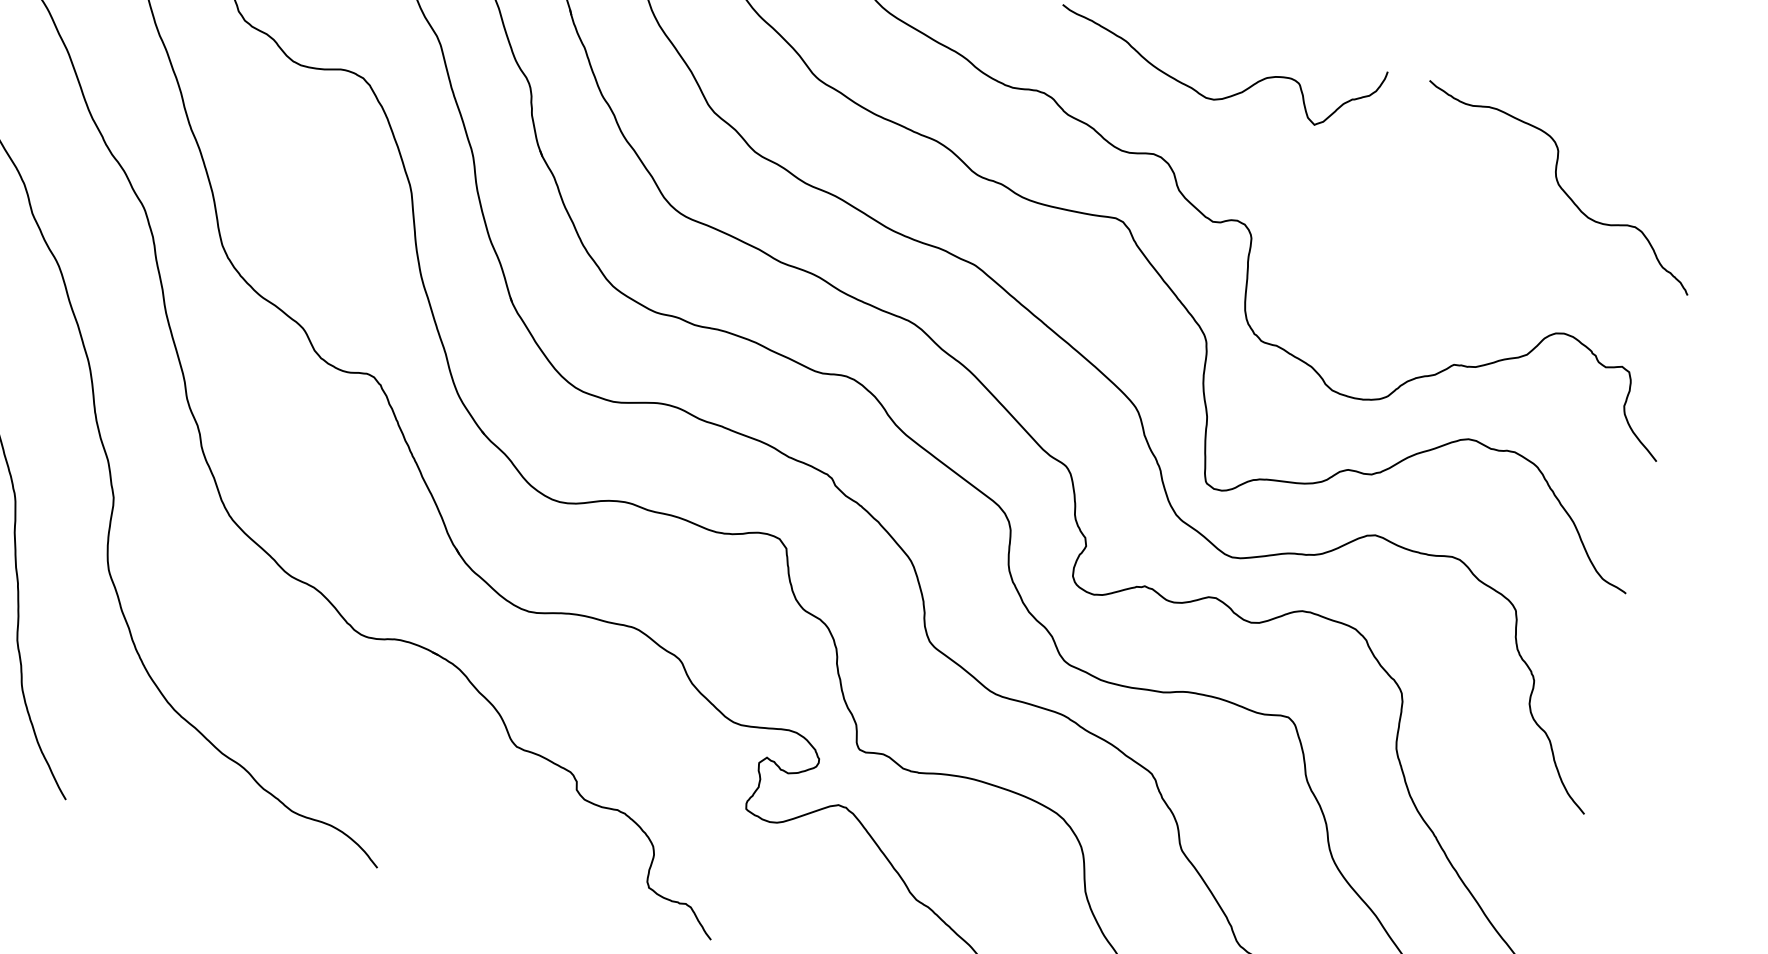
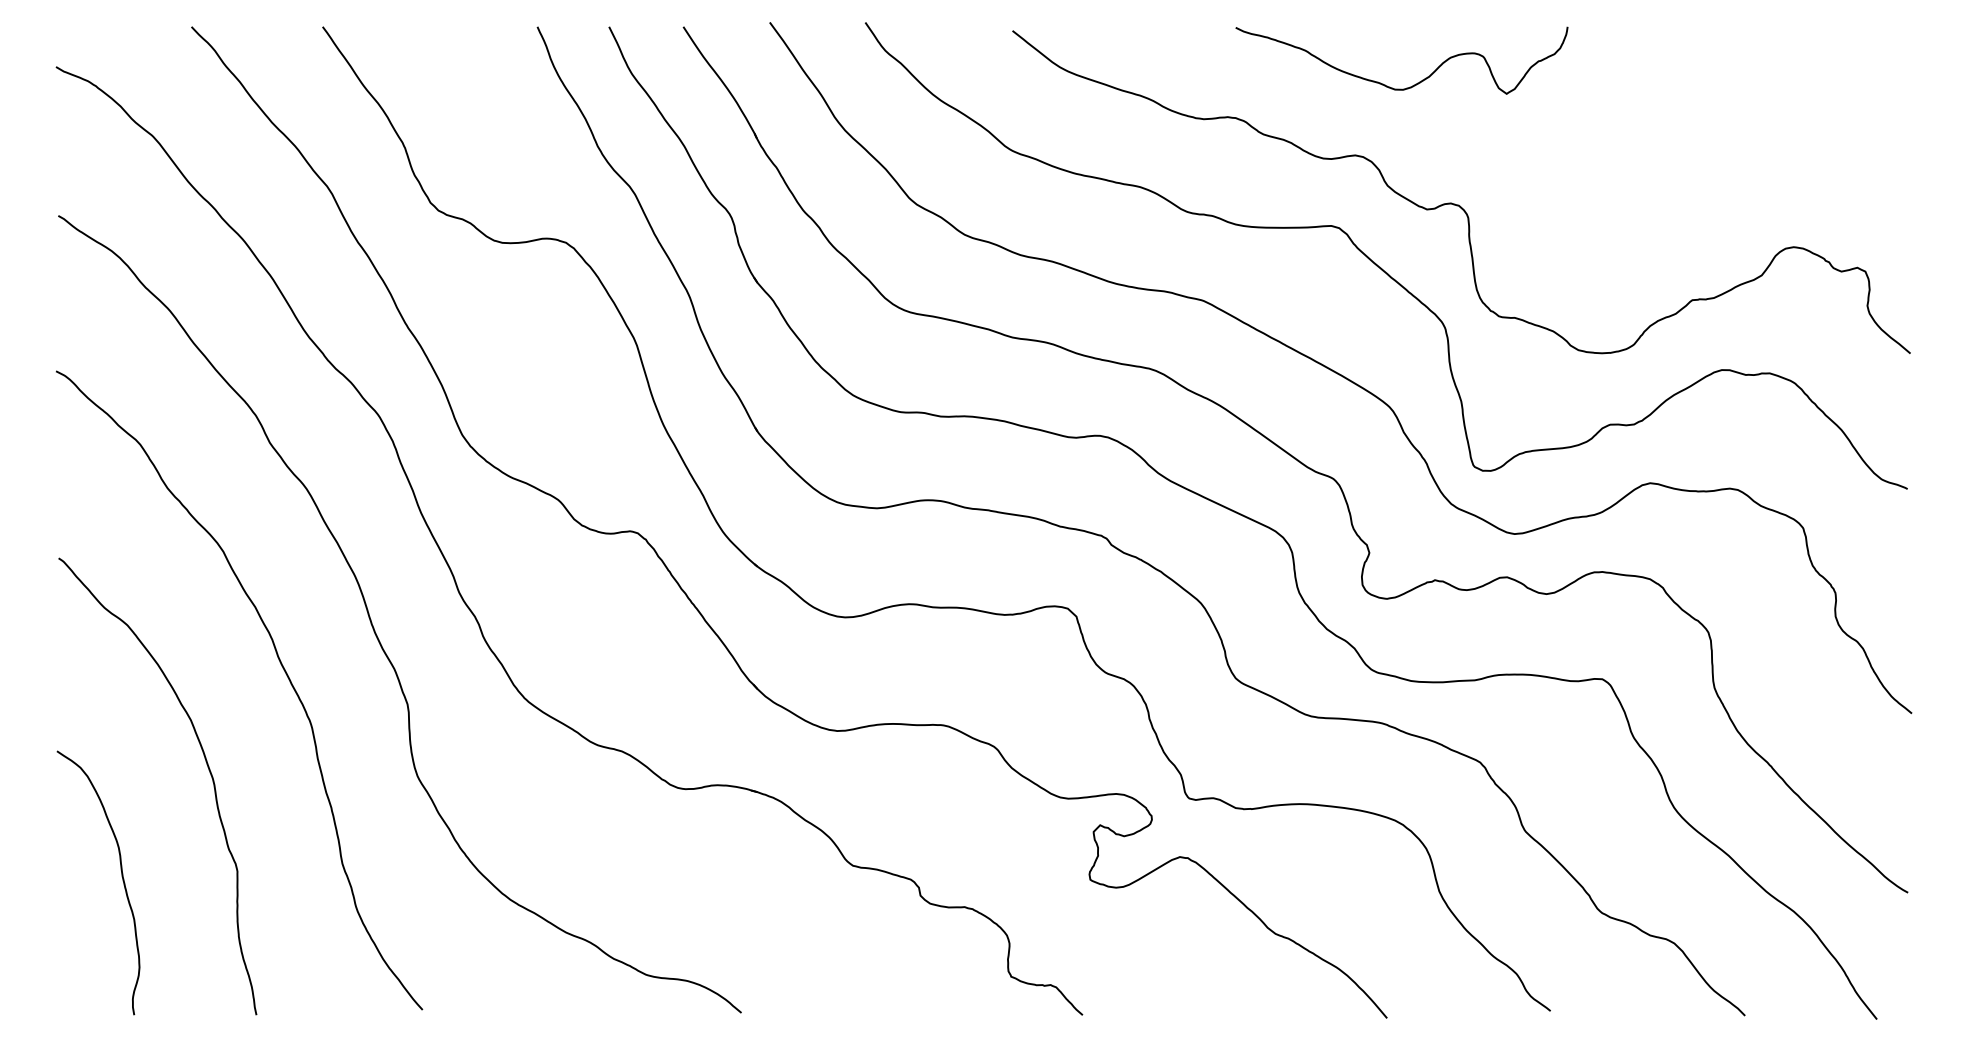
curve: (1558, 186) -> (1758, 104), removed

